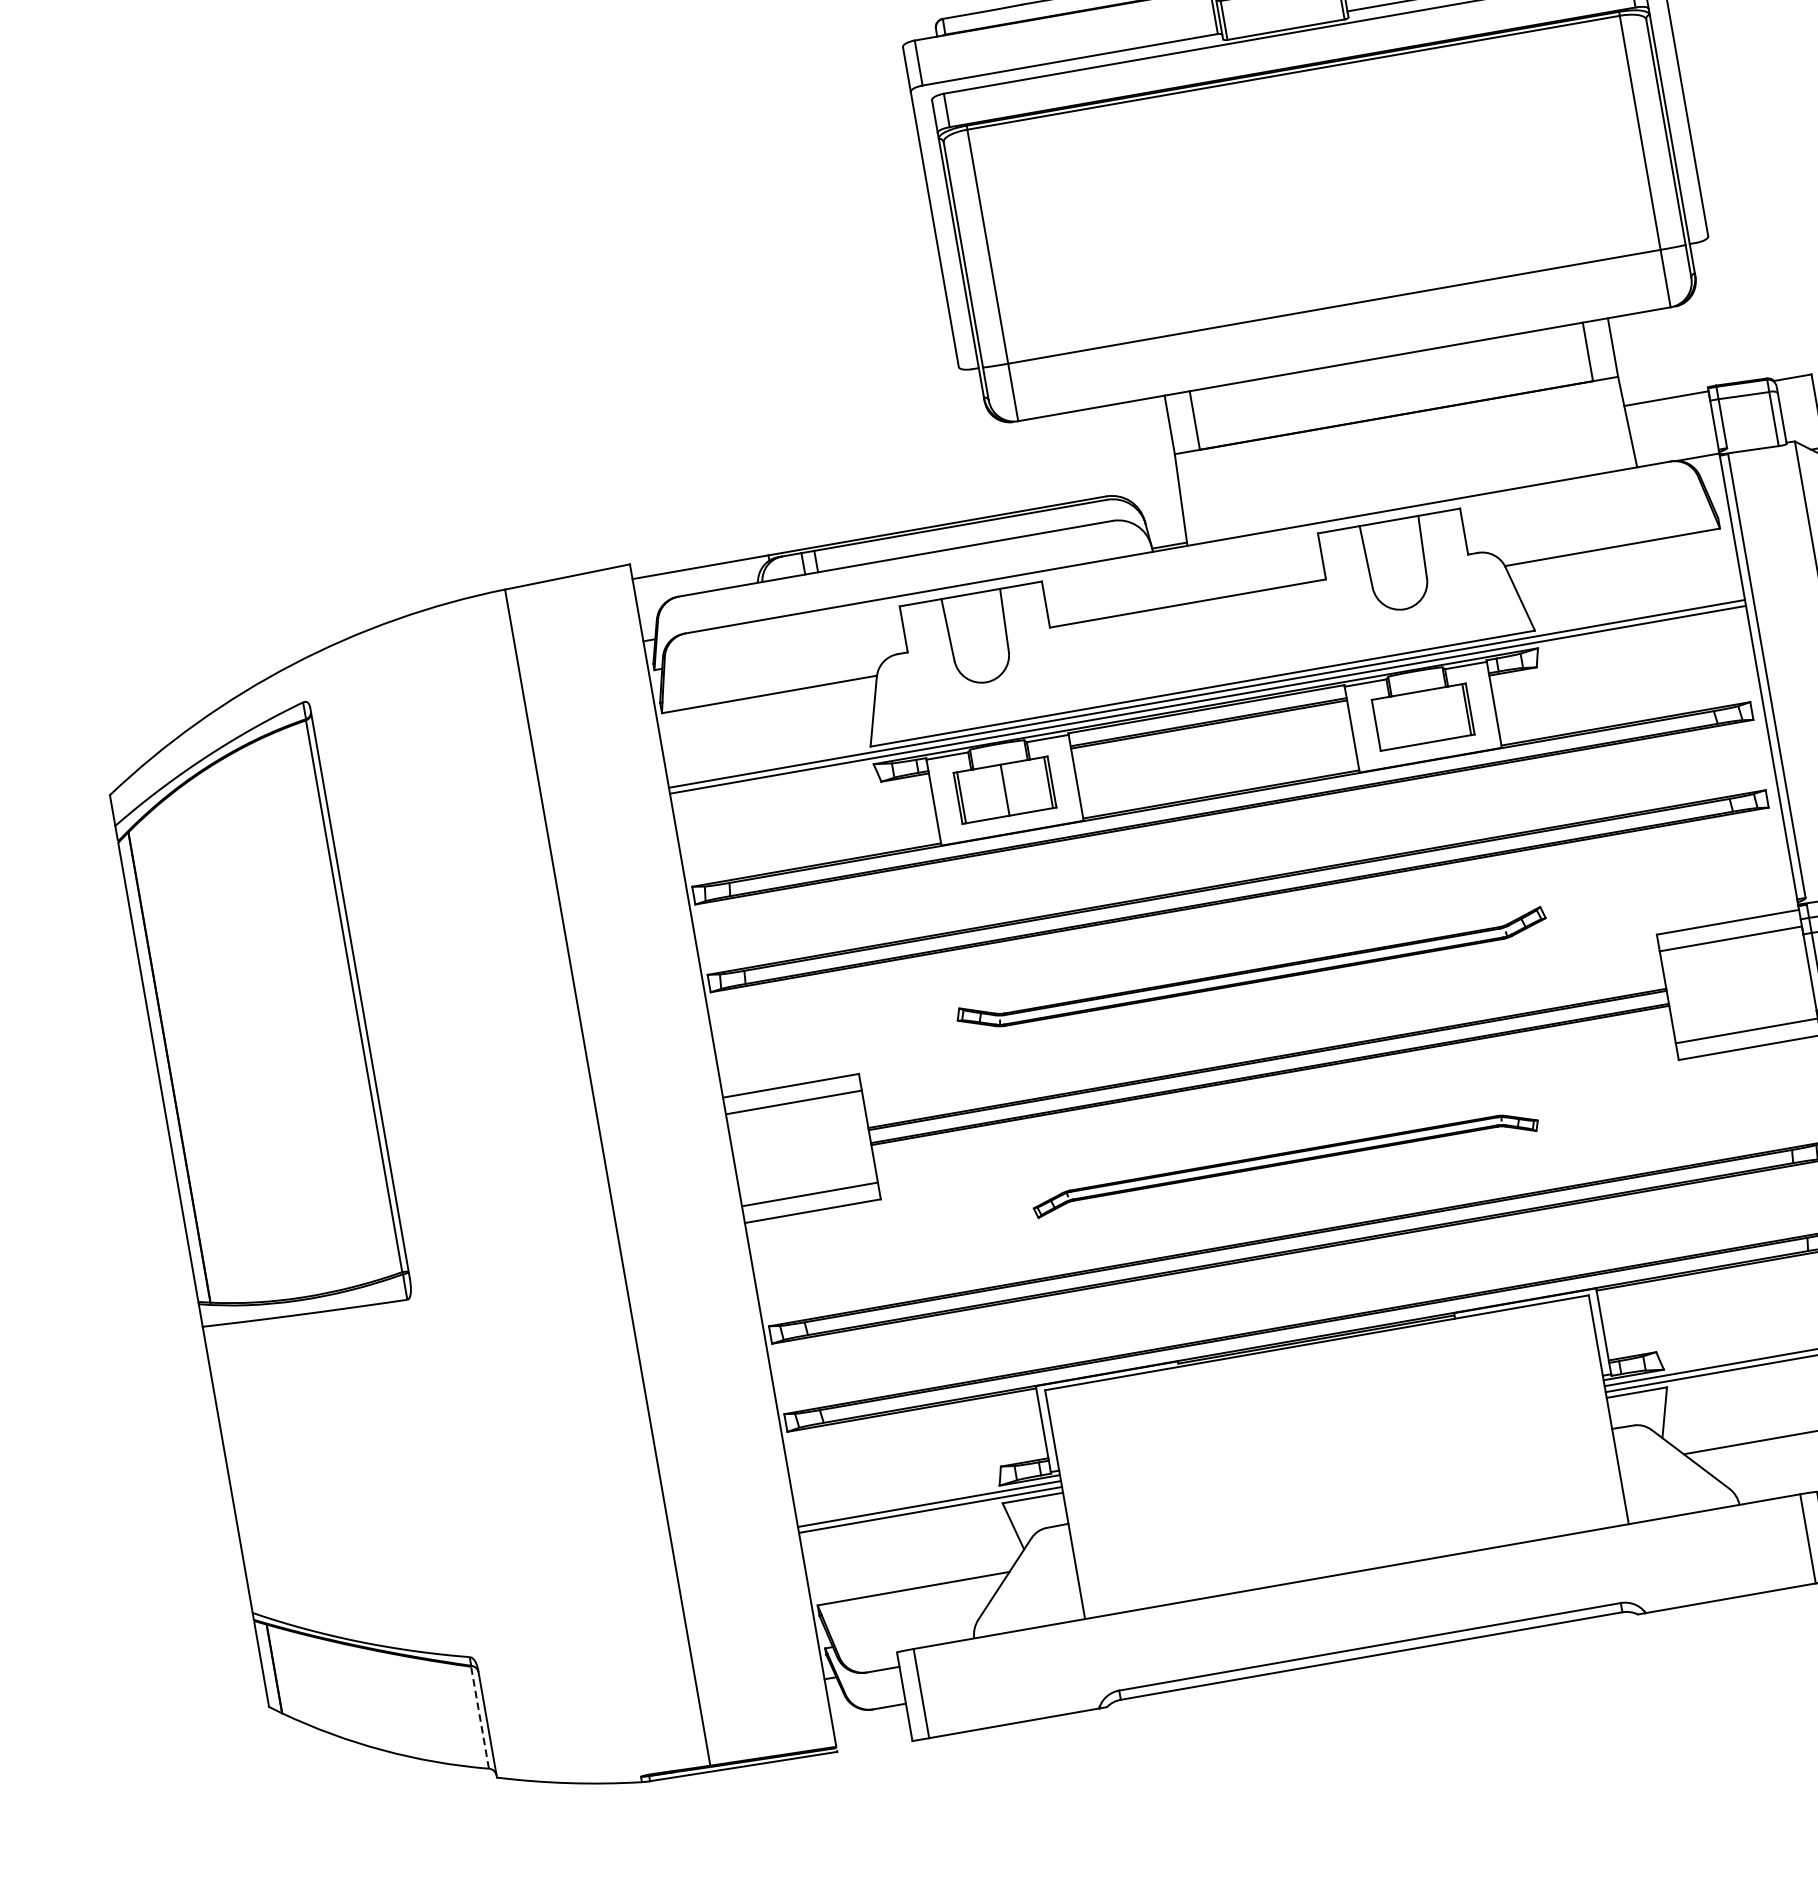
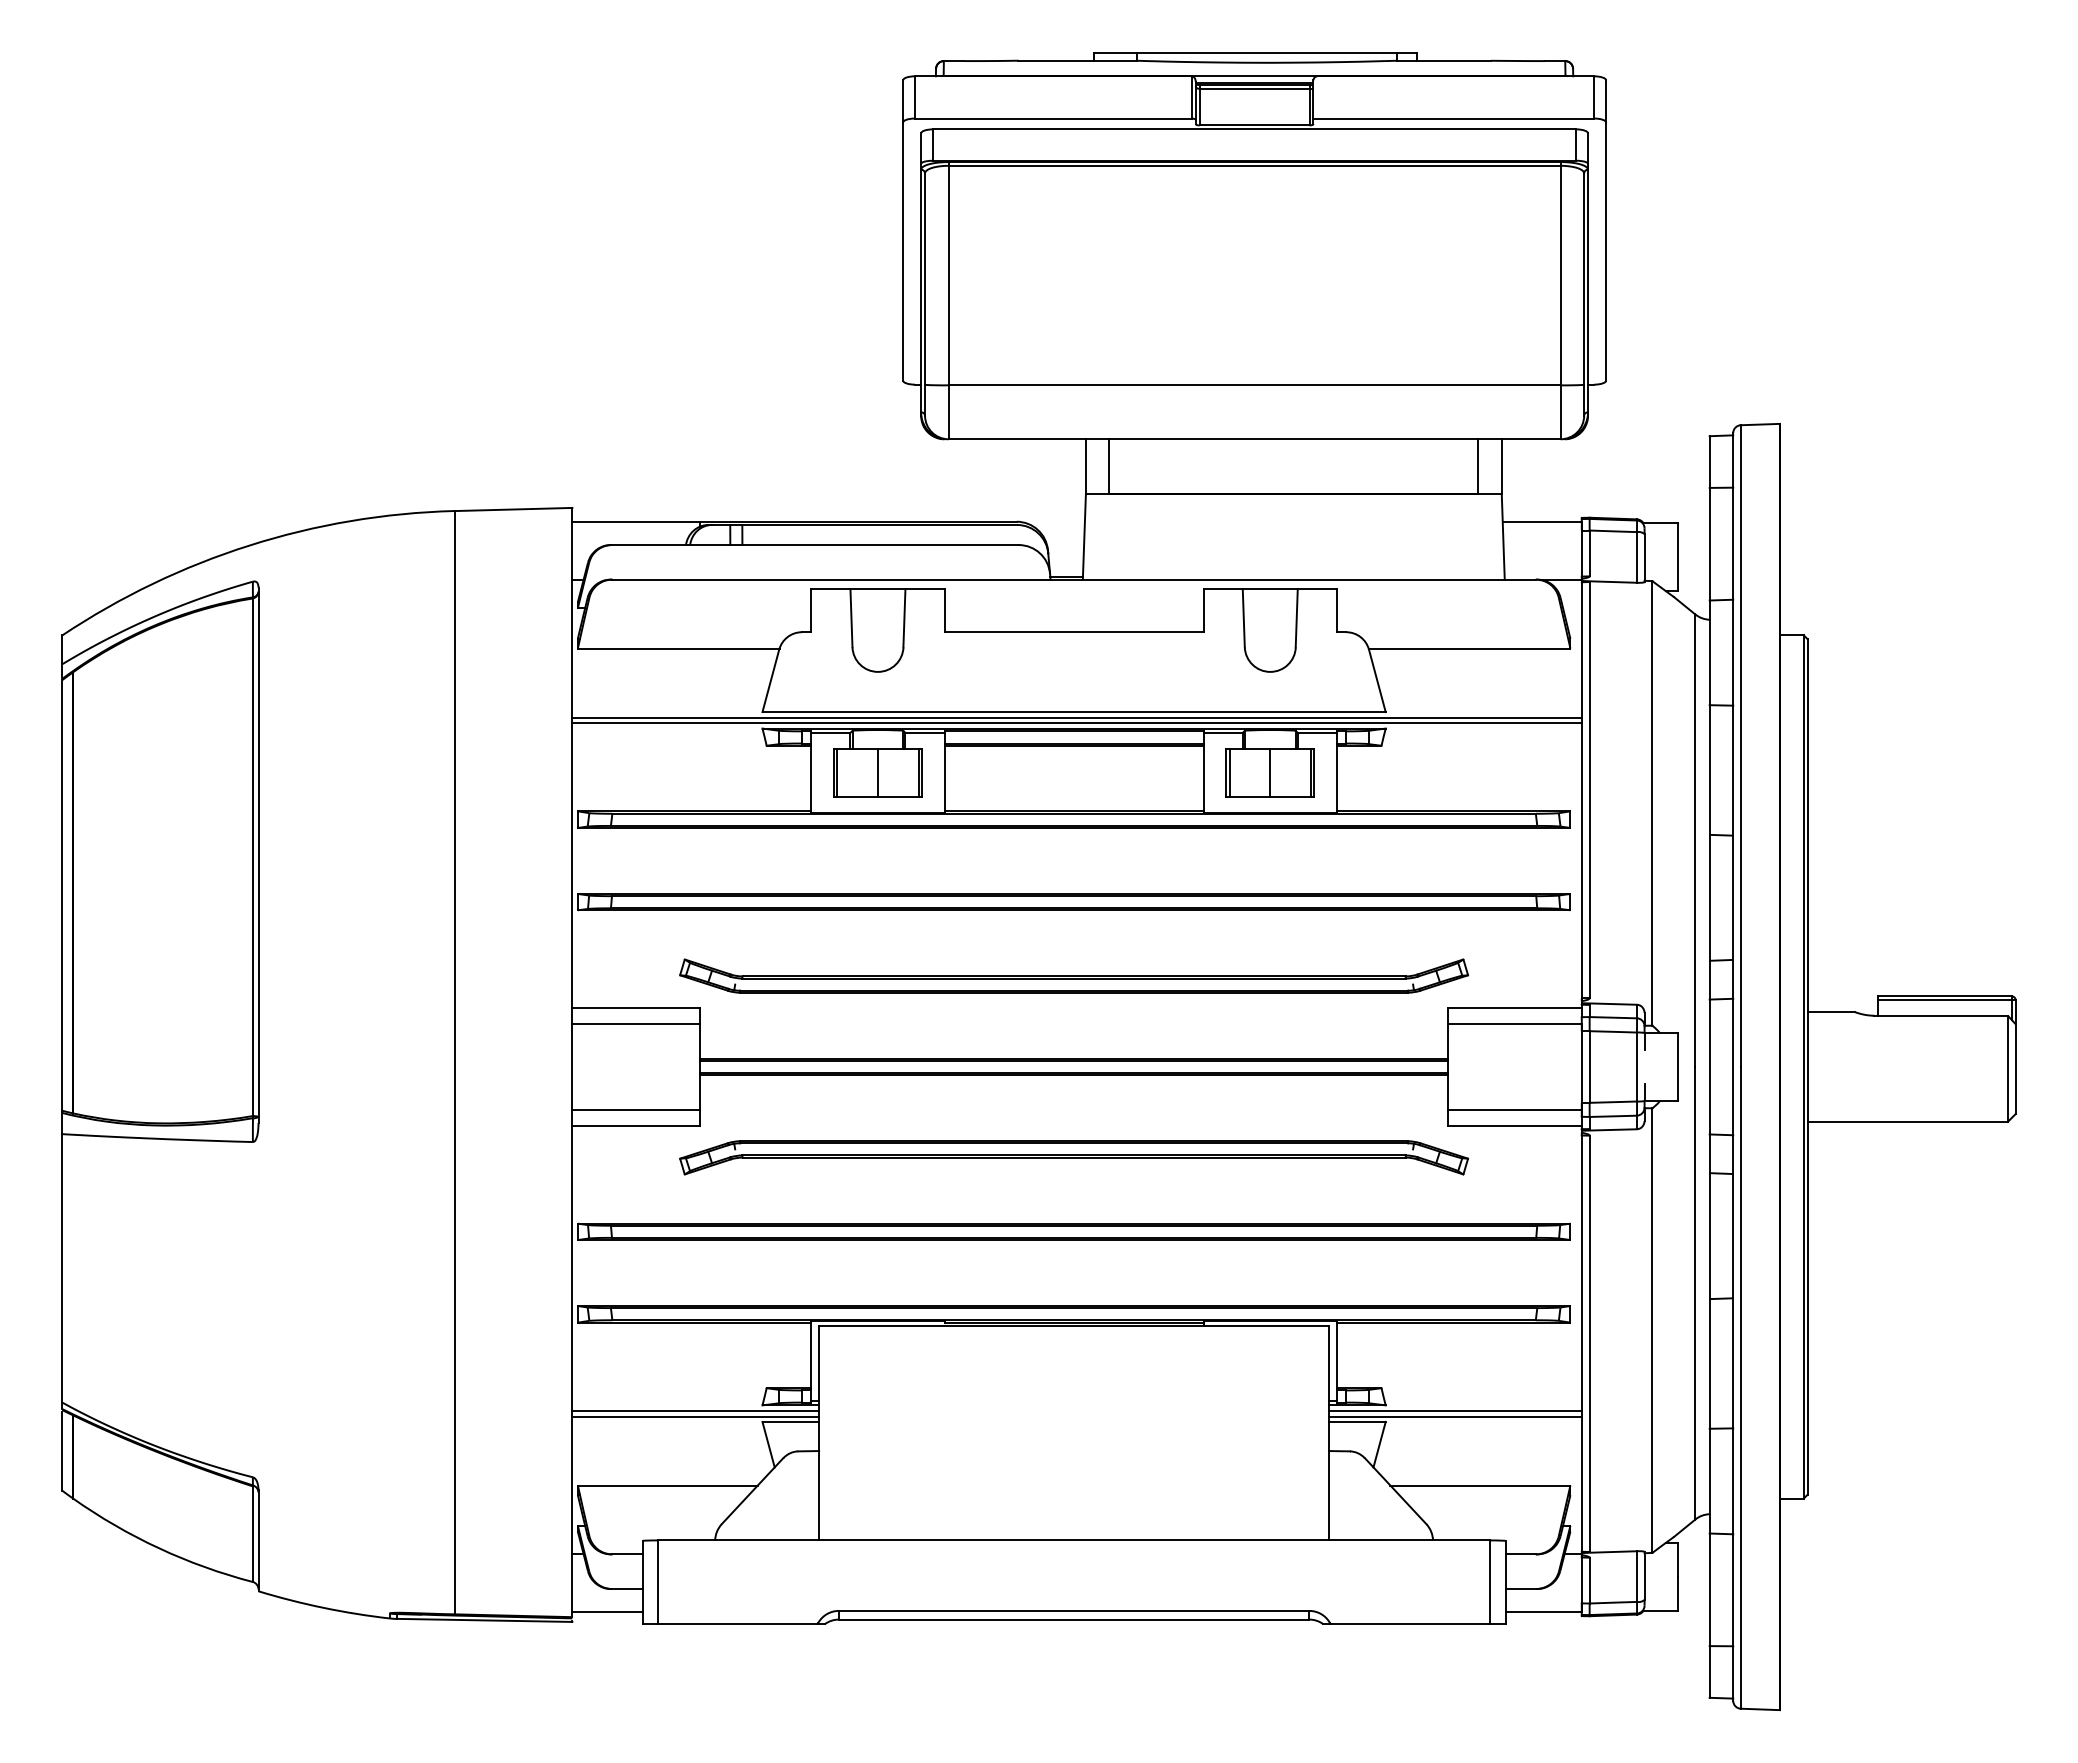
line: (1423, 717) -> (1270, 773), added
line: (1379, 725) -> (1229, 773), added
part: (1251, 969) -> (1073, 975), size x1.43
part: (1285, 1163) -> (1073, 1157), size x1.67
line: (479, 1718) -> (252, 1534), dashed -> solid
line: (872, 1735) -> (607, 1612), added

